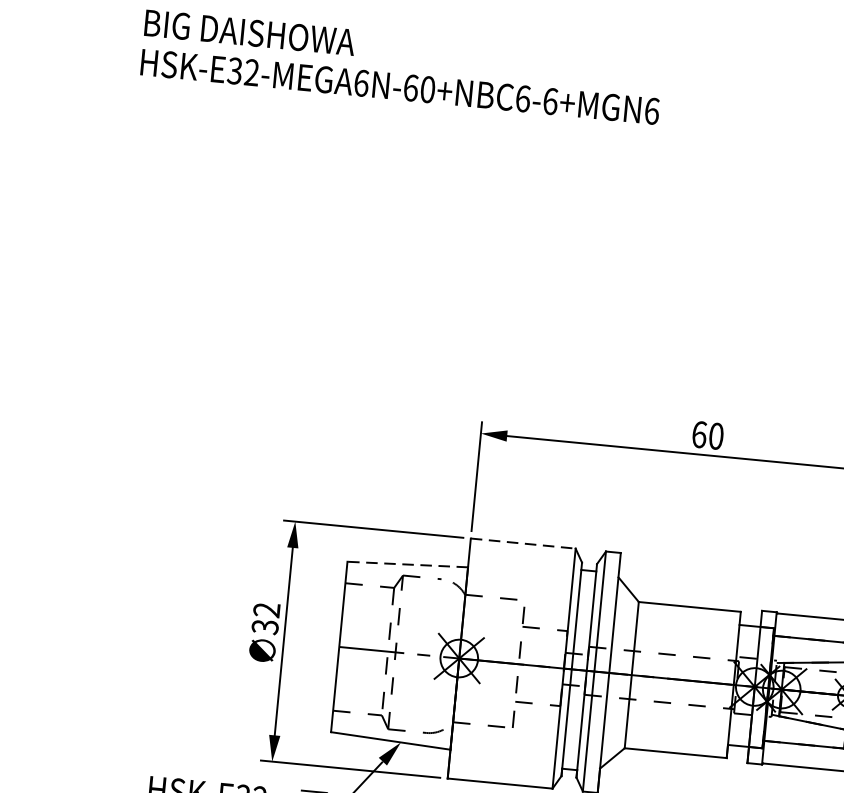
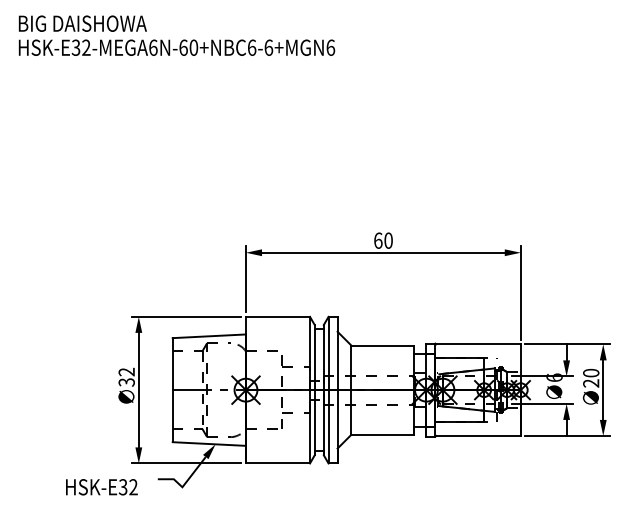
line: (524, 543) -> (278, 316), dashed -> solid
line: (407, 564) -> (209, 336), dashed -> solid

